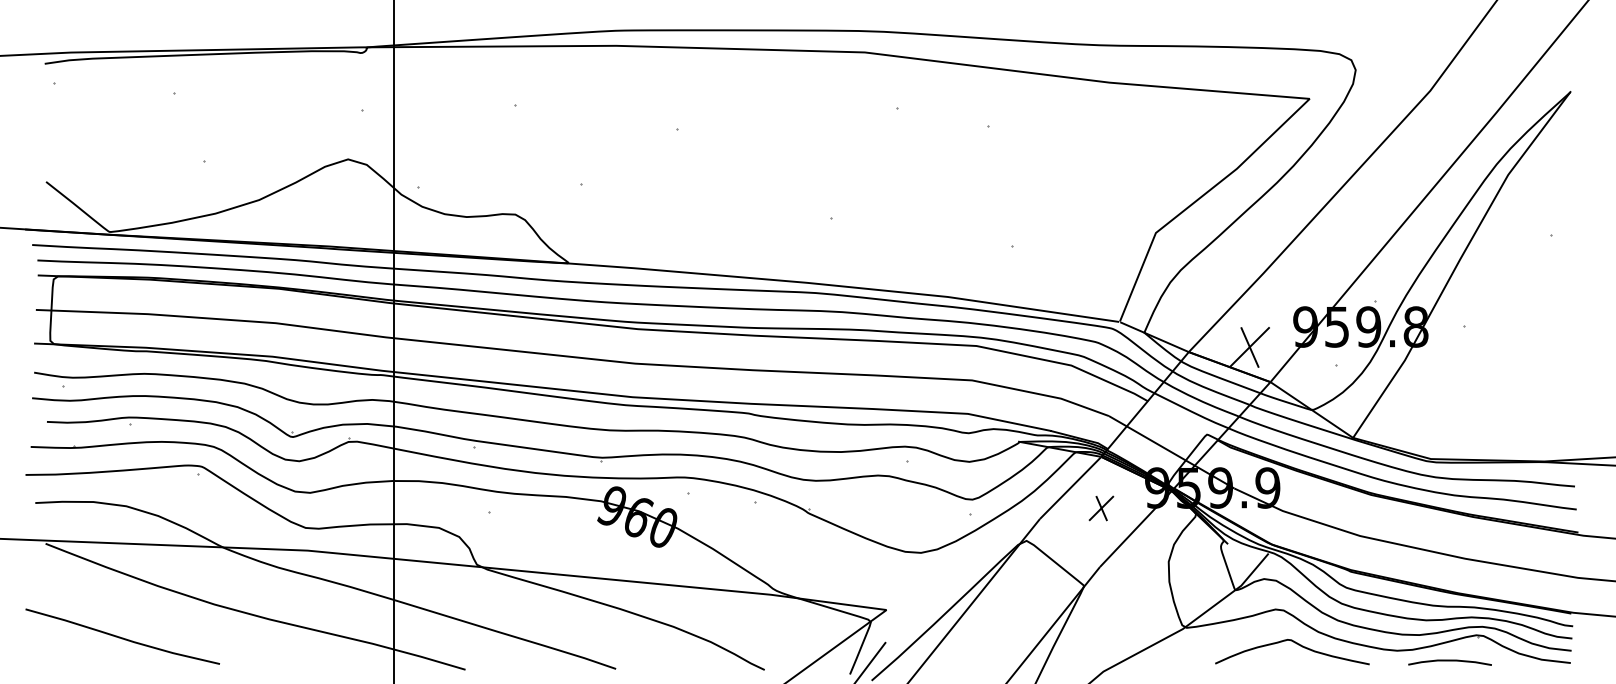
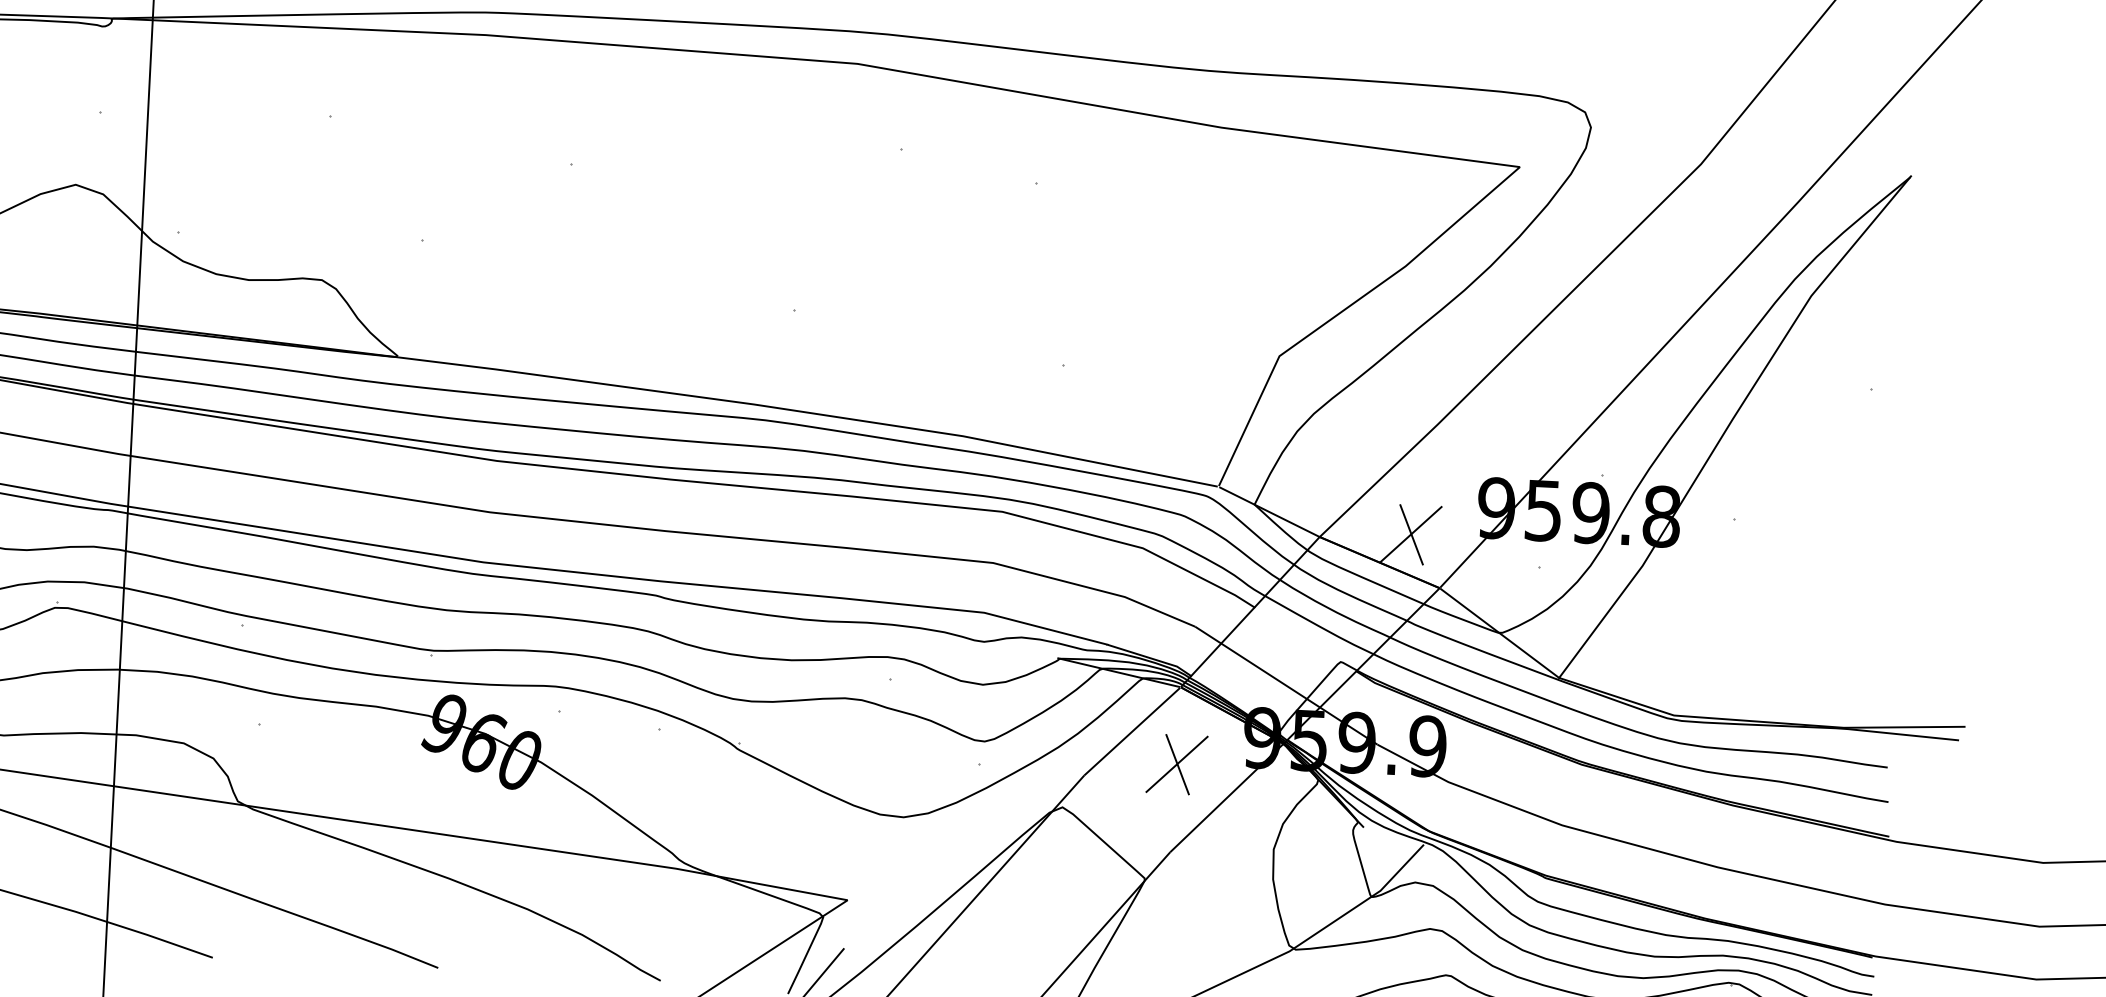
part: (1101, 508) -> (1177, 764), size x1.67

